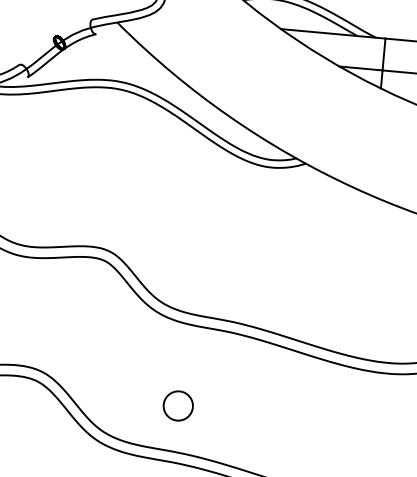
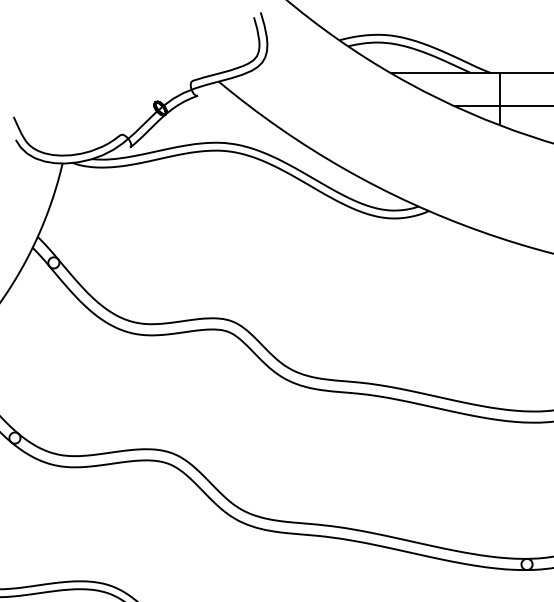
circle: (177, 406) -> (318, 476), removed

